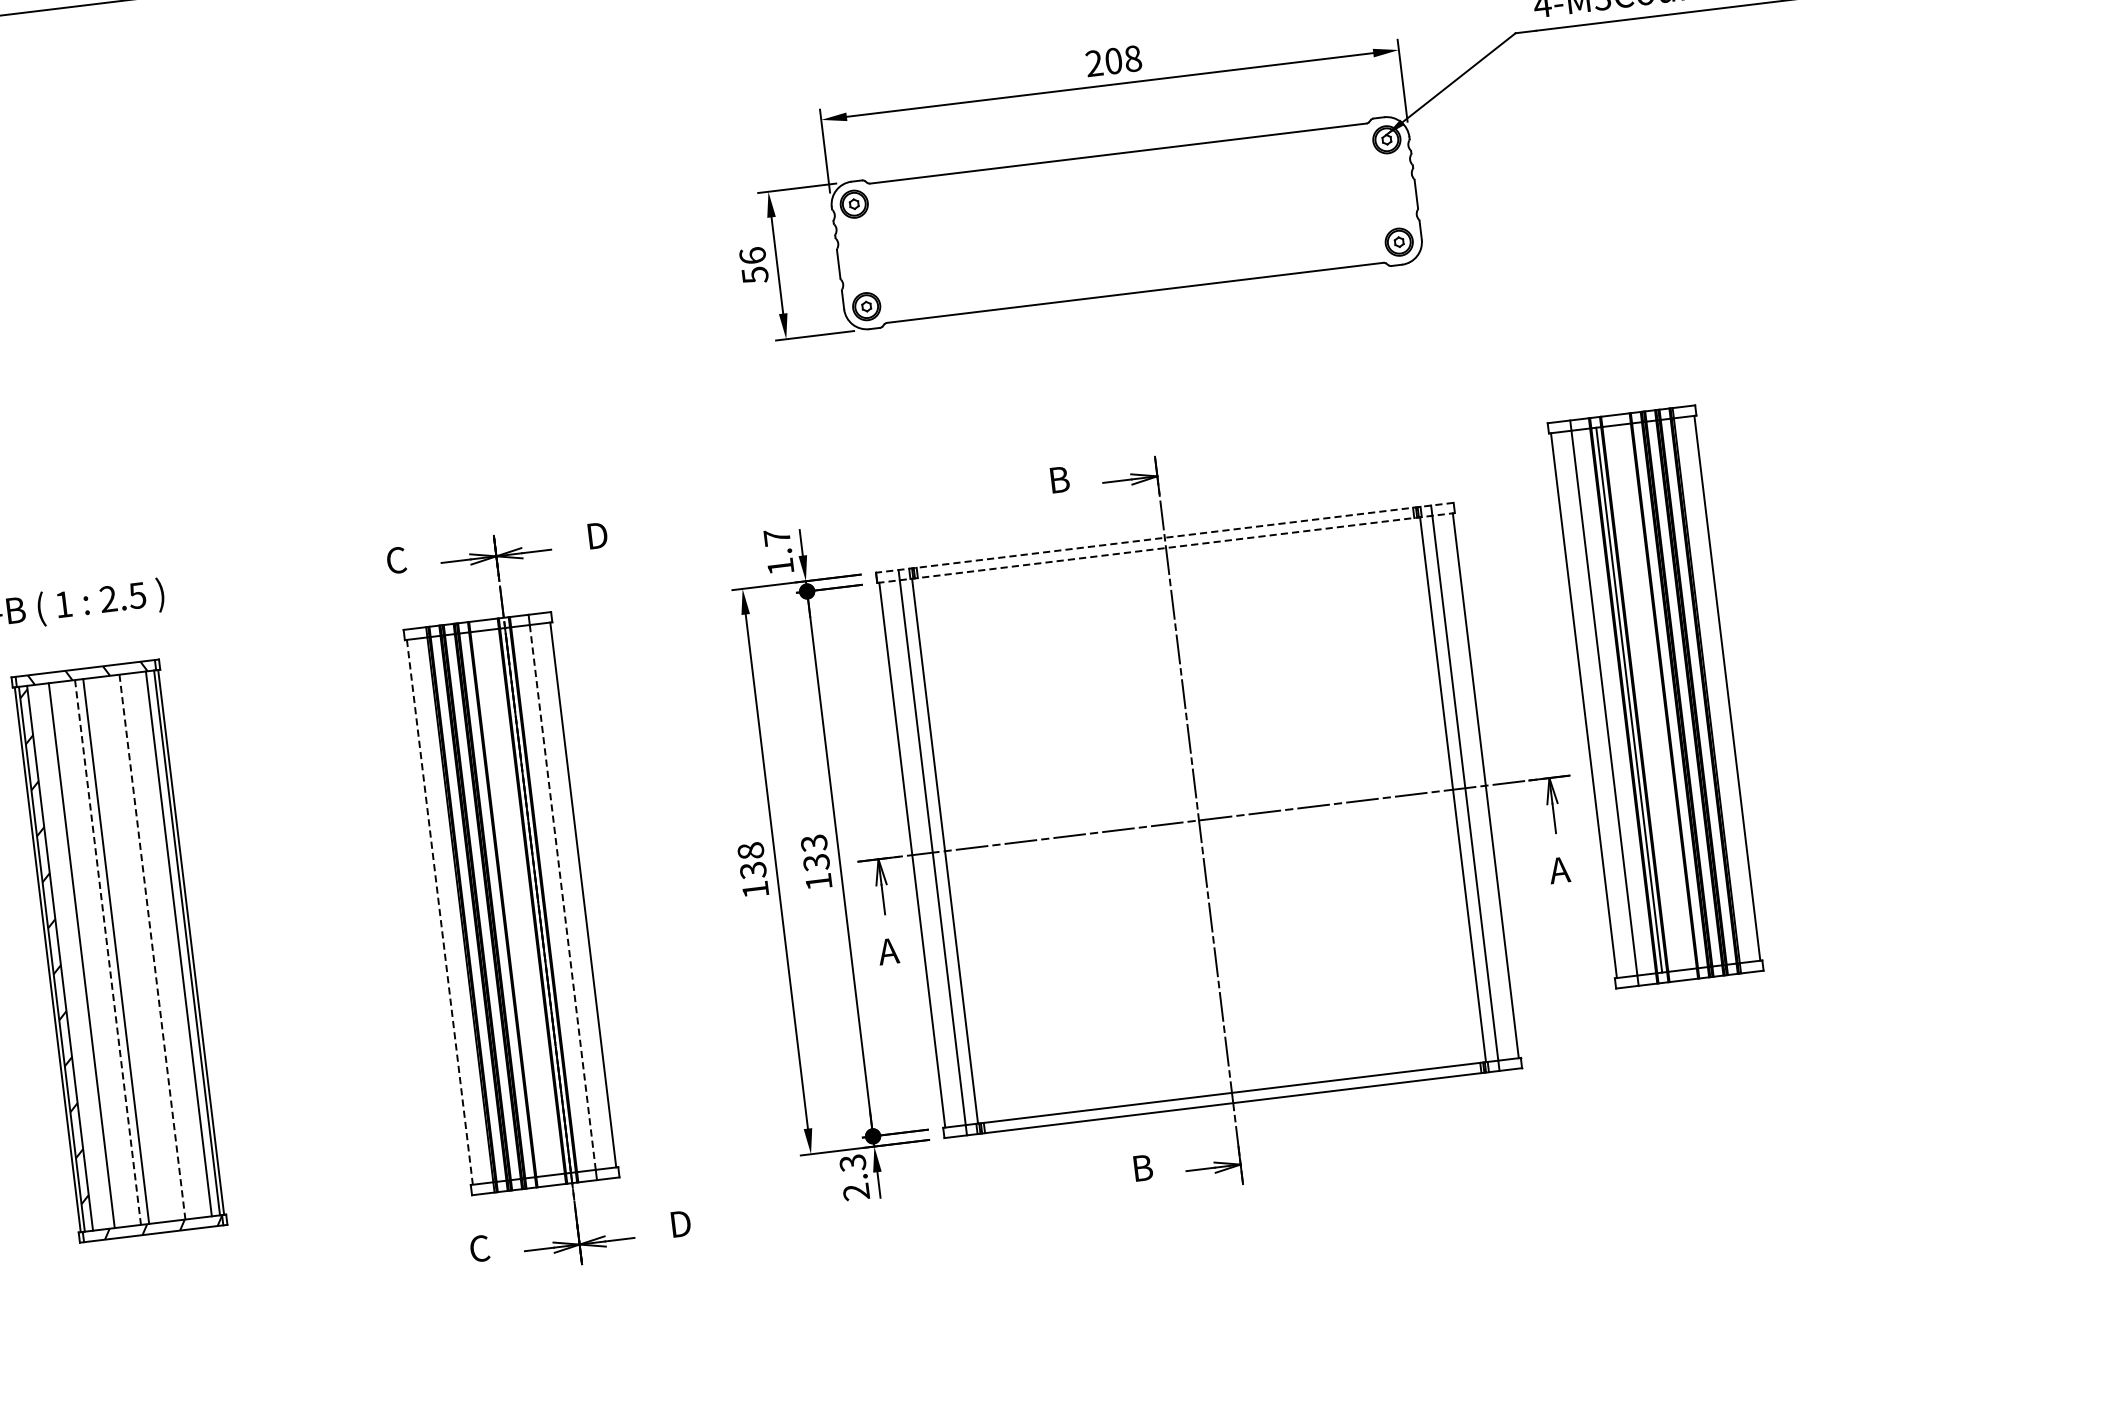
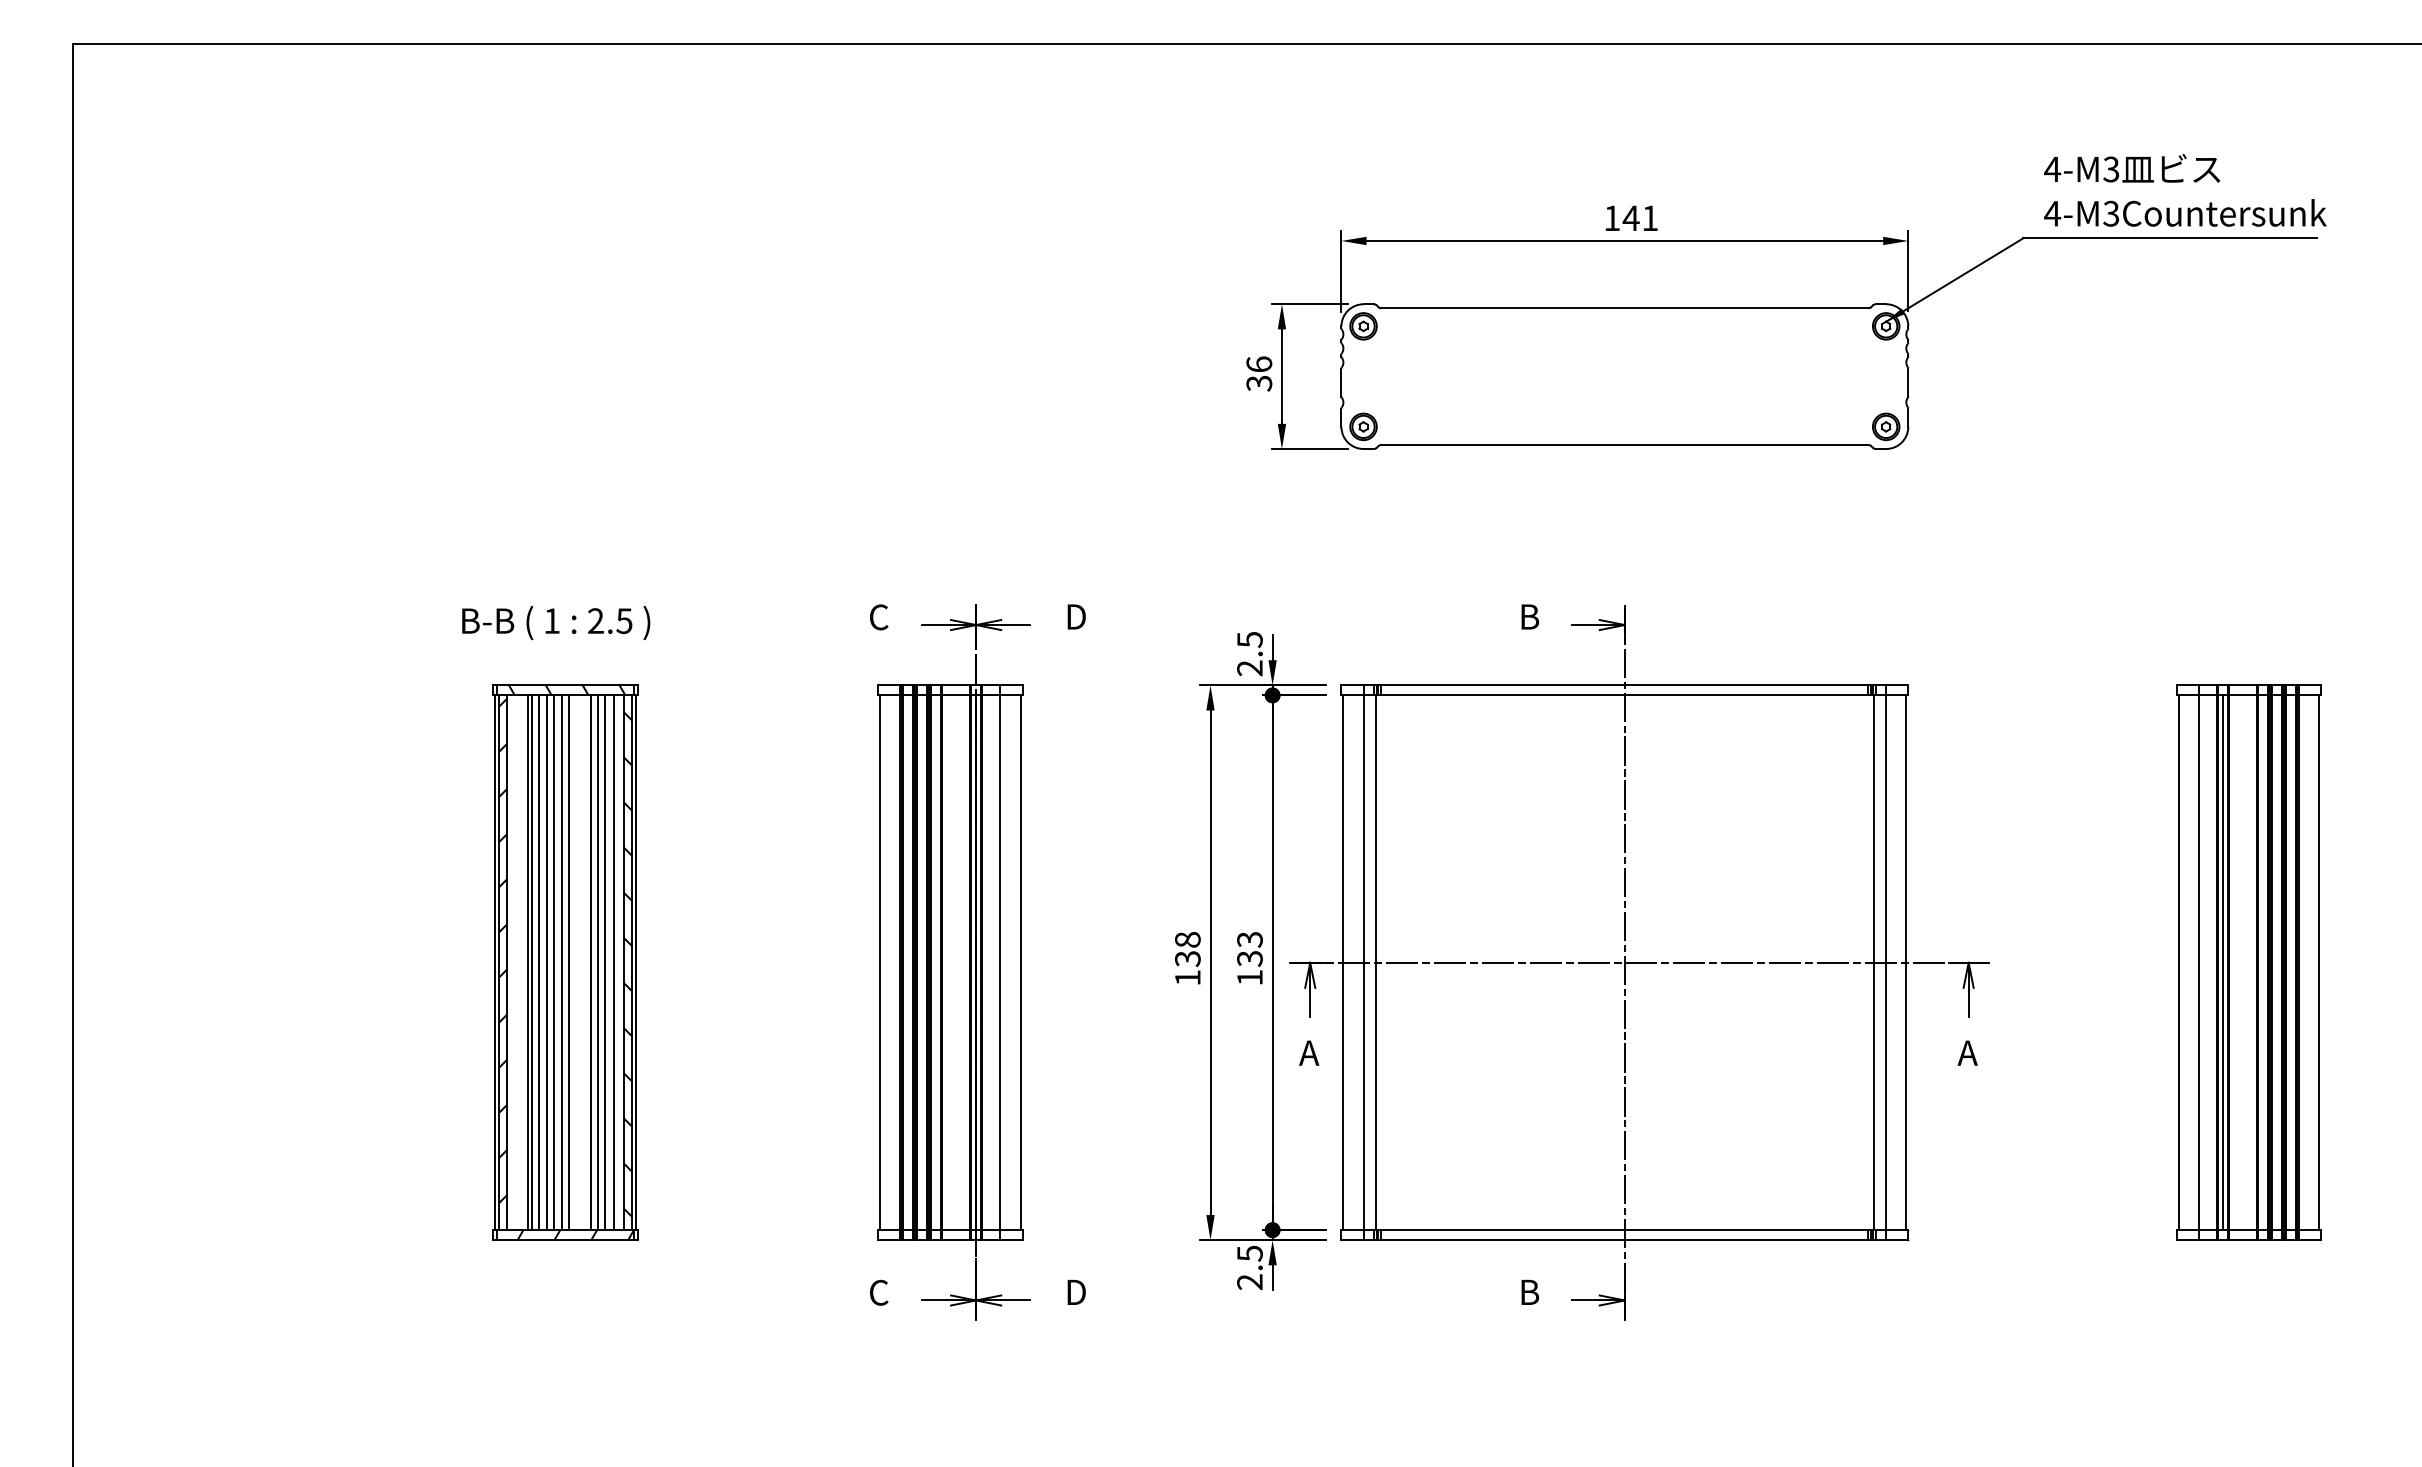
text: (1114, 61) -> (1631, 218), 208 -> 141
text: (754, 275) -> (1258, 383), 56 -> 36
line: (1164, 537) -> (1624, 685), dashed -> solid
line: (1166, 548) -> (1625, 695), dashed -> solid
text: (778, 551) -> (1249, 653), 1.7 -> 2.5
part: (1655, 696) -> (2248, 962), moved
line: (562, 898) -> (1000, 963), dashed -> solid
line: (439, 913) -> (879, 963), dashed -> solid
line: (168, 944) -> (613, 962), added
hatch: (182, 945) -> (627, 964), added
line: (159, 946) -> (604, 962), added
line: (146, 947) -> (591, 962), added
line: (152, 947) -> (597, 963), dashed -> solid
line: (123, 950) -> (569, 962), added
line: (100, 953) -> (546, 962), added
line: (108, 953) -> (554, 963), dashed -> solid
line: (92, 954) -> (538, 962), added
line: (84, 955) -> (531, 962), added
text: (852, 1162) -> (1249, 1253), 2.3 -> 2.5

